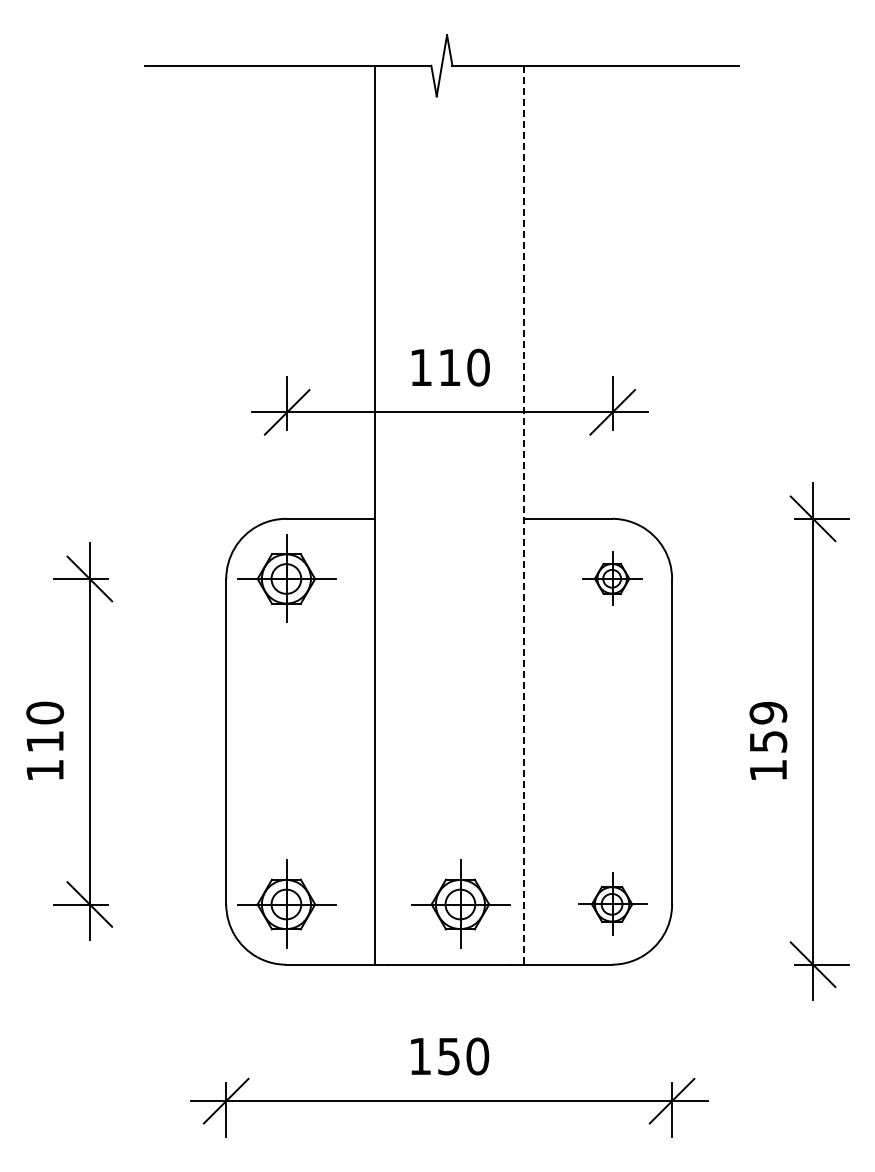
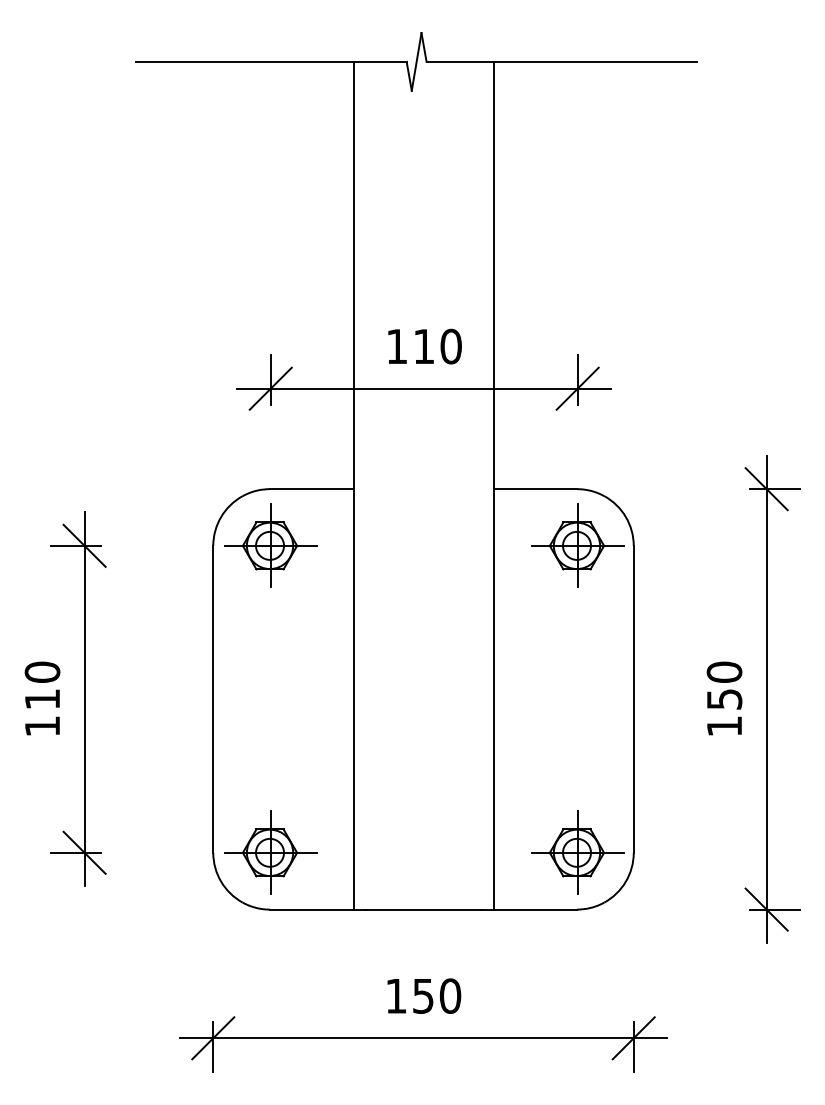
line: (523, 515) -> (493, 486), dashed -> solid
part: (612, 578) -> (577, 545), size x1.67
text: (768, 712) -> (724, 671), 159 -> 150
part: (460, 903) -> (434, 851), removed
part: (612, 903) -> (577, 851), size x1.43

